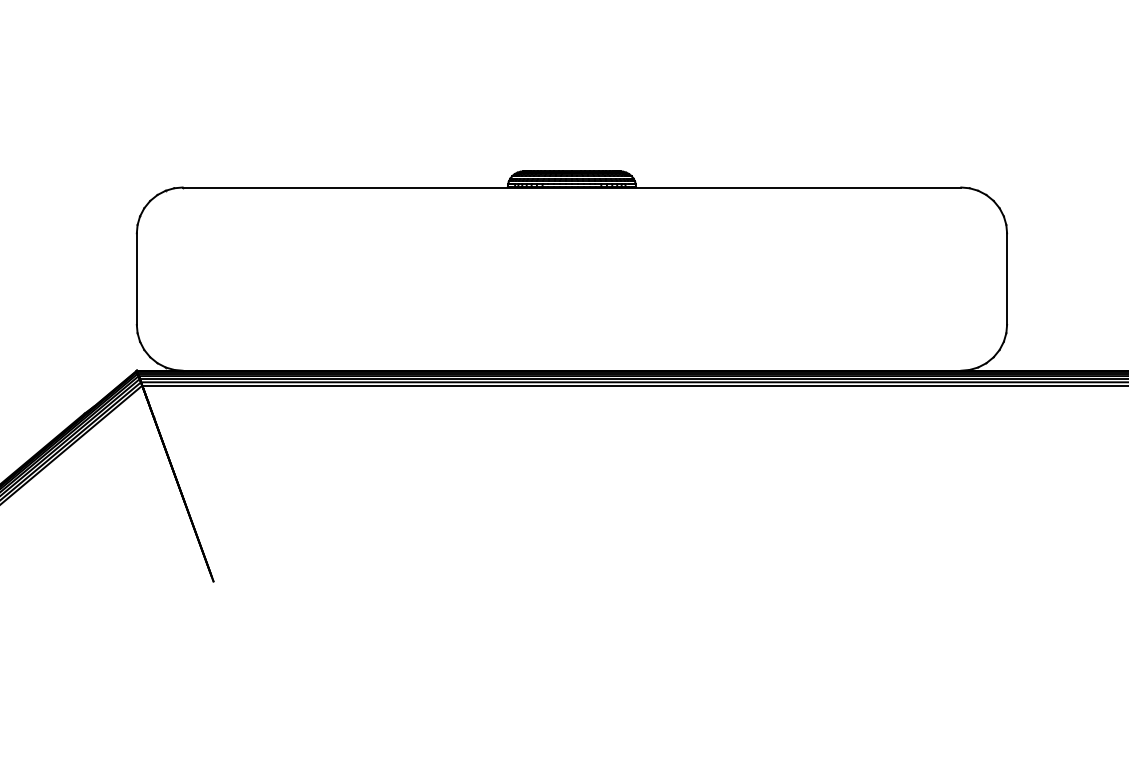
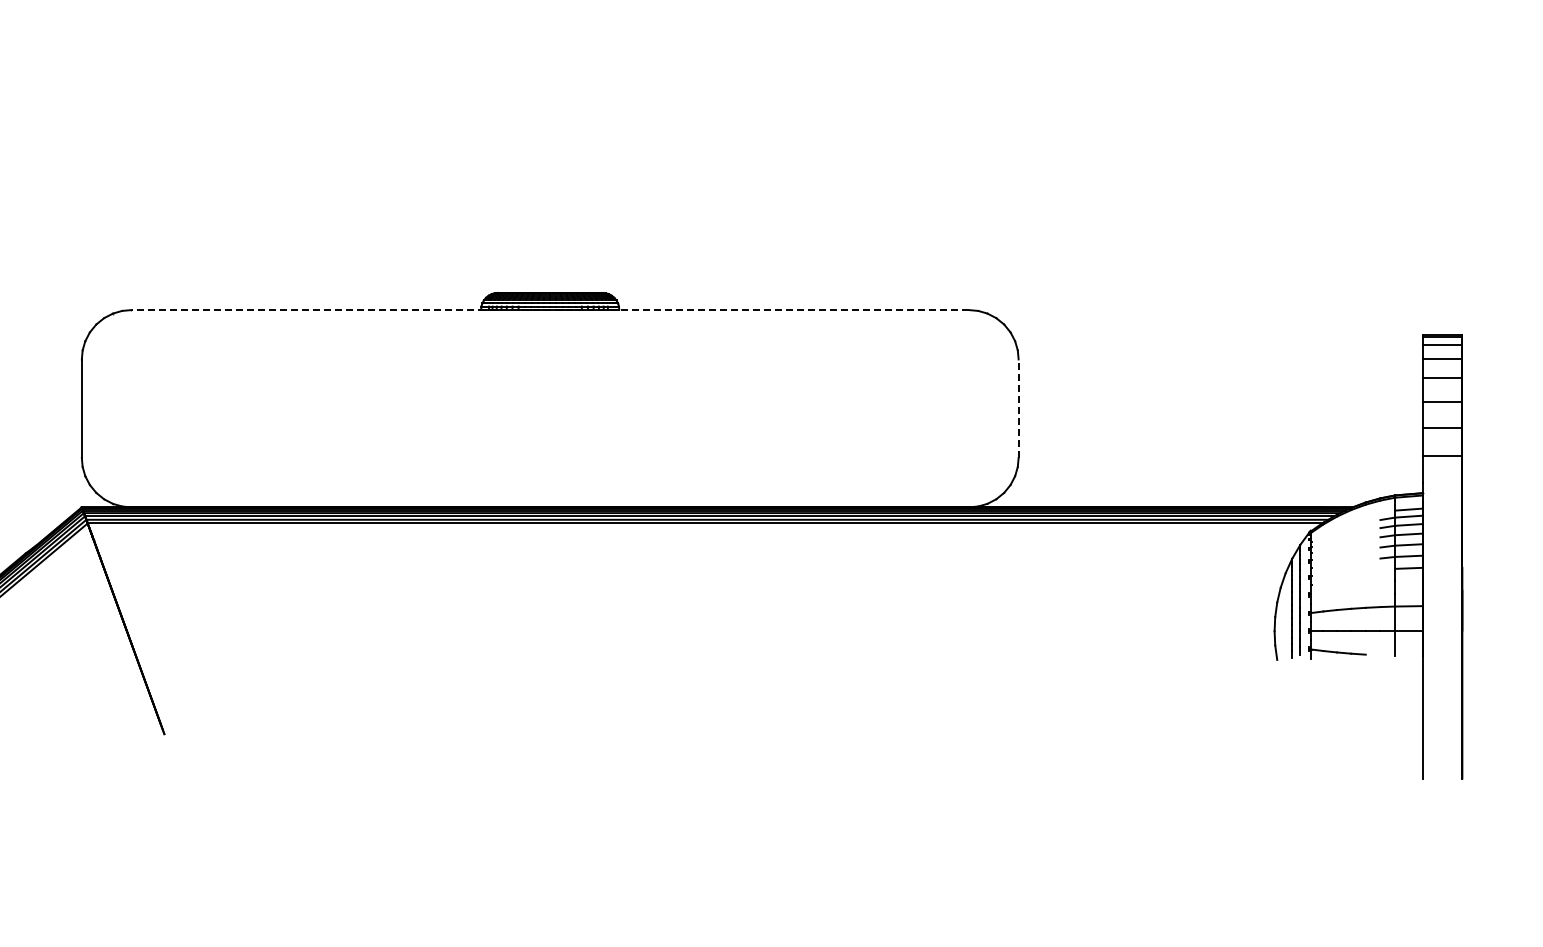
line: (571, 187) -> (549, 310), solid -> dashed
line: (1006, 278) -> (1018, 408), solid -> dashed

